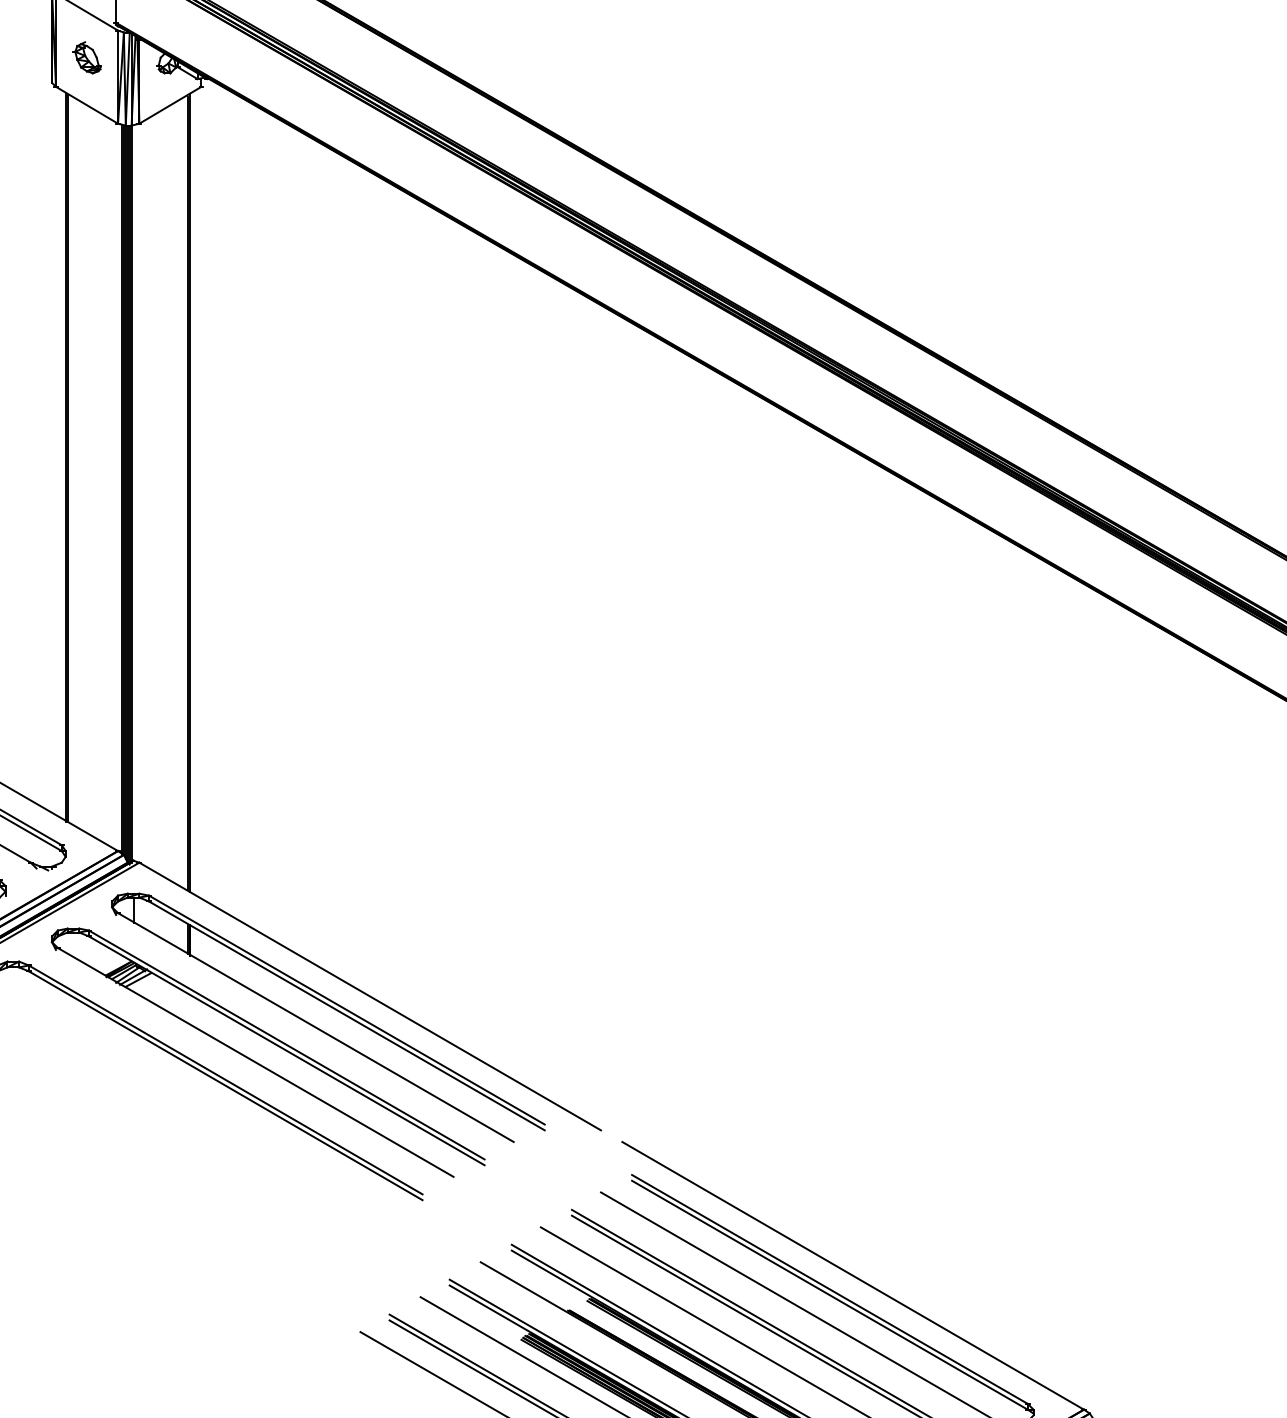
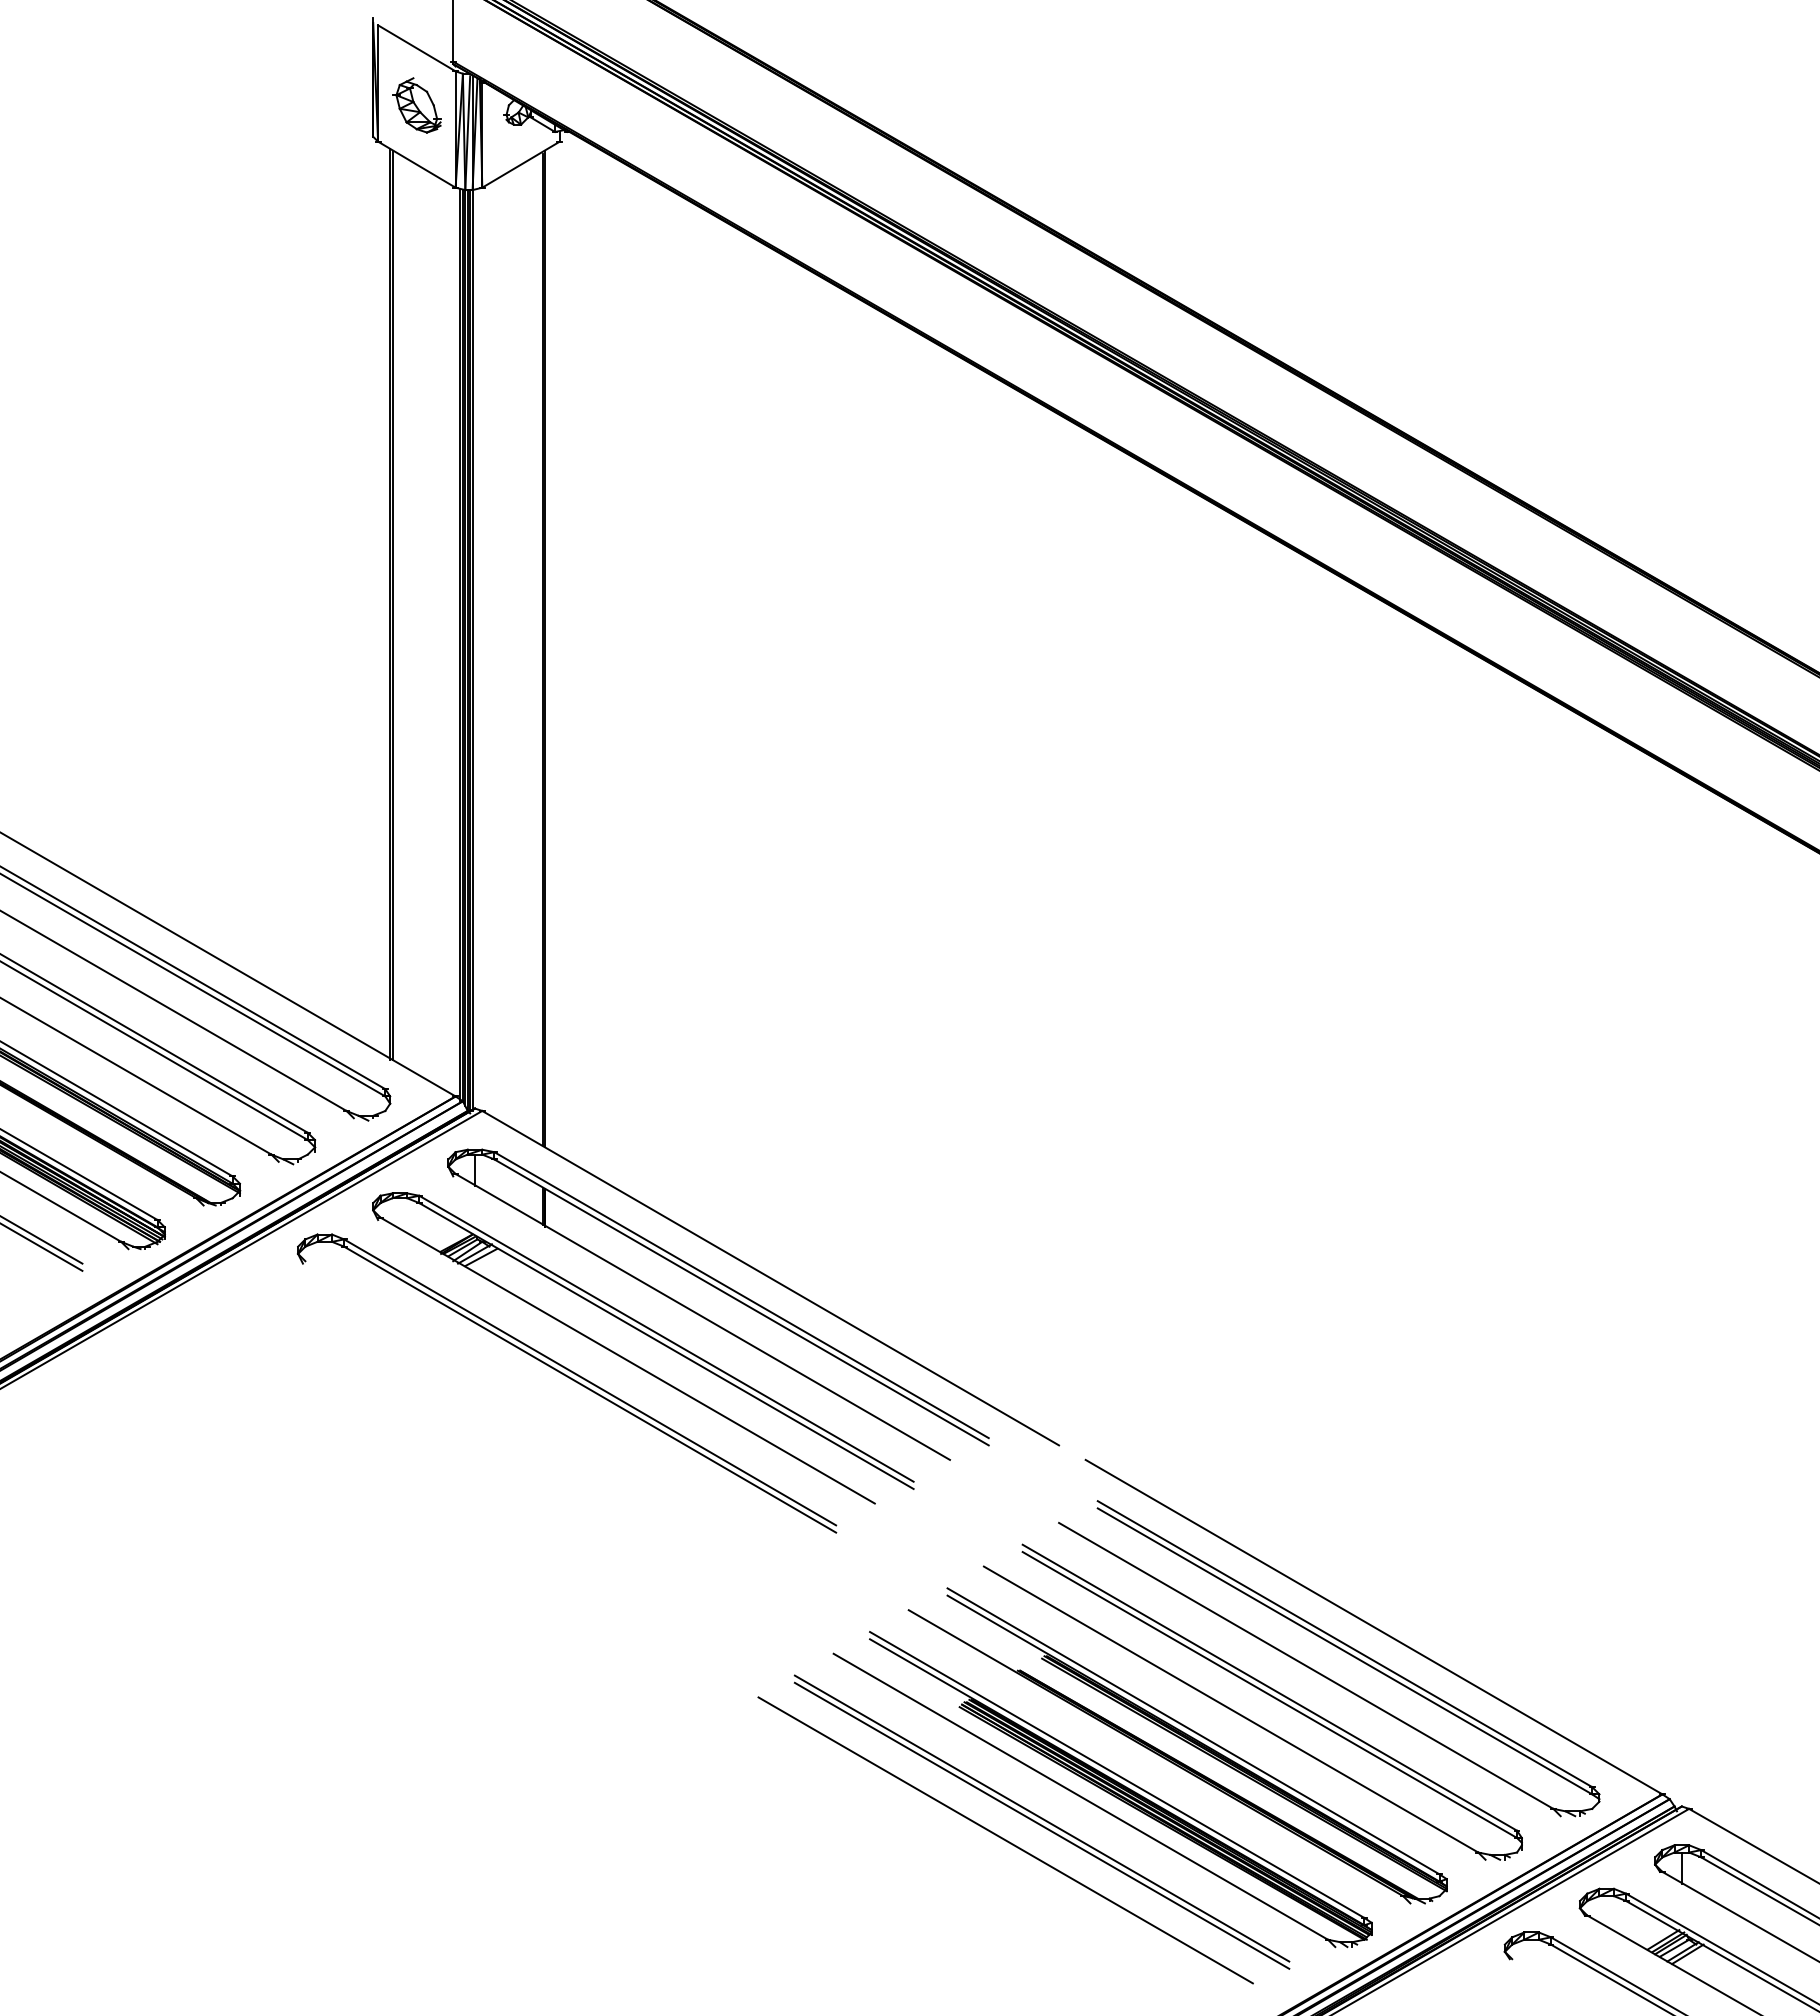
part: (86, 57) -> (416, 104), size x1.4

